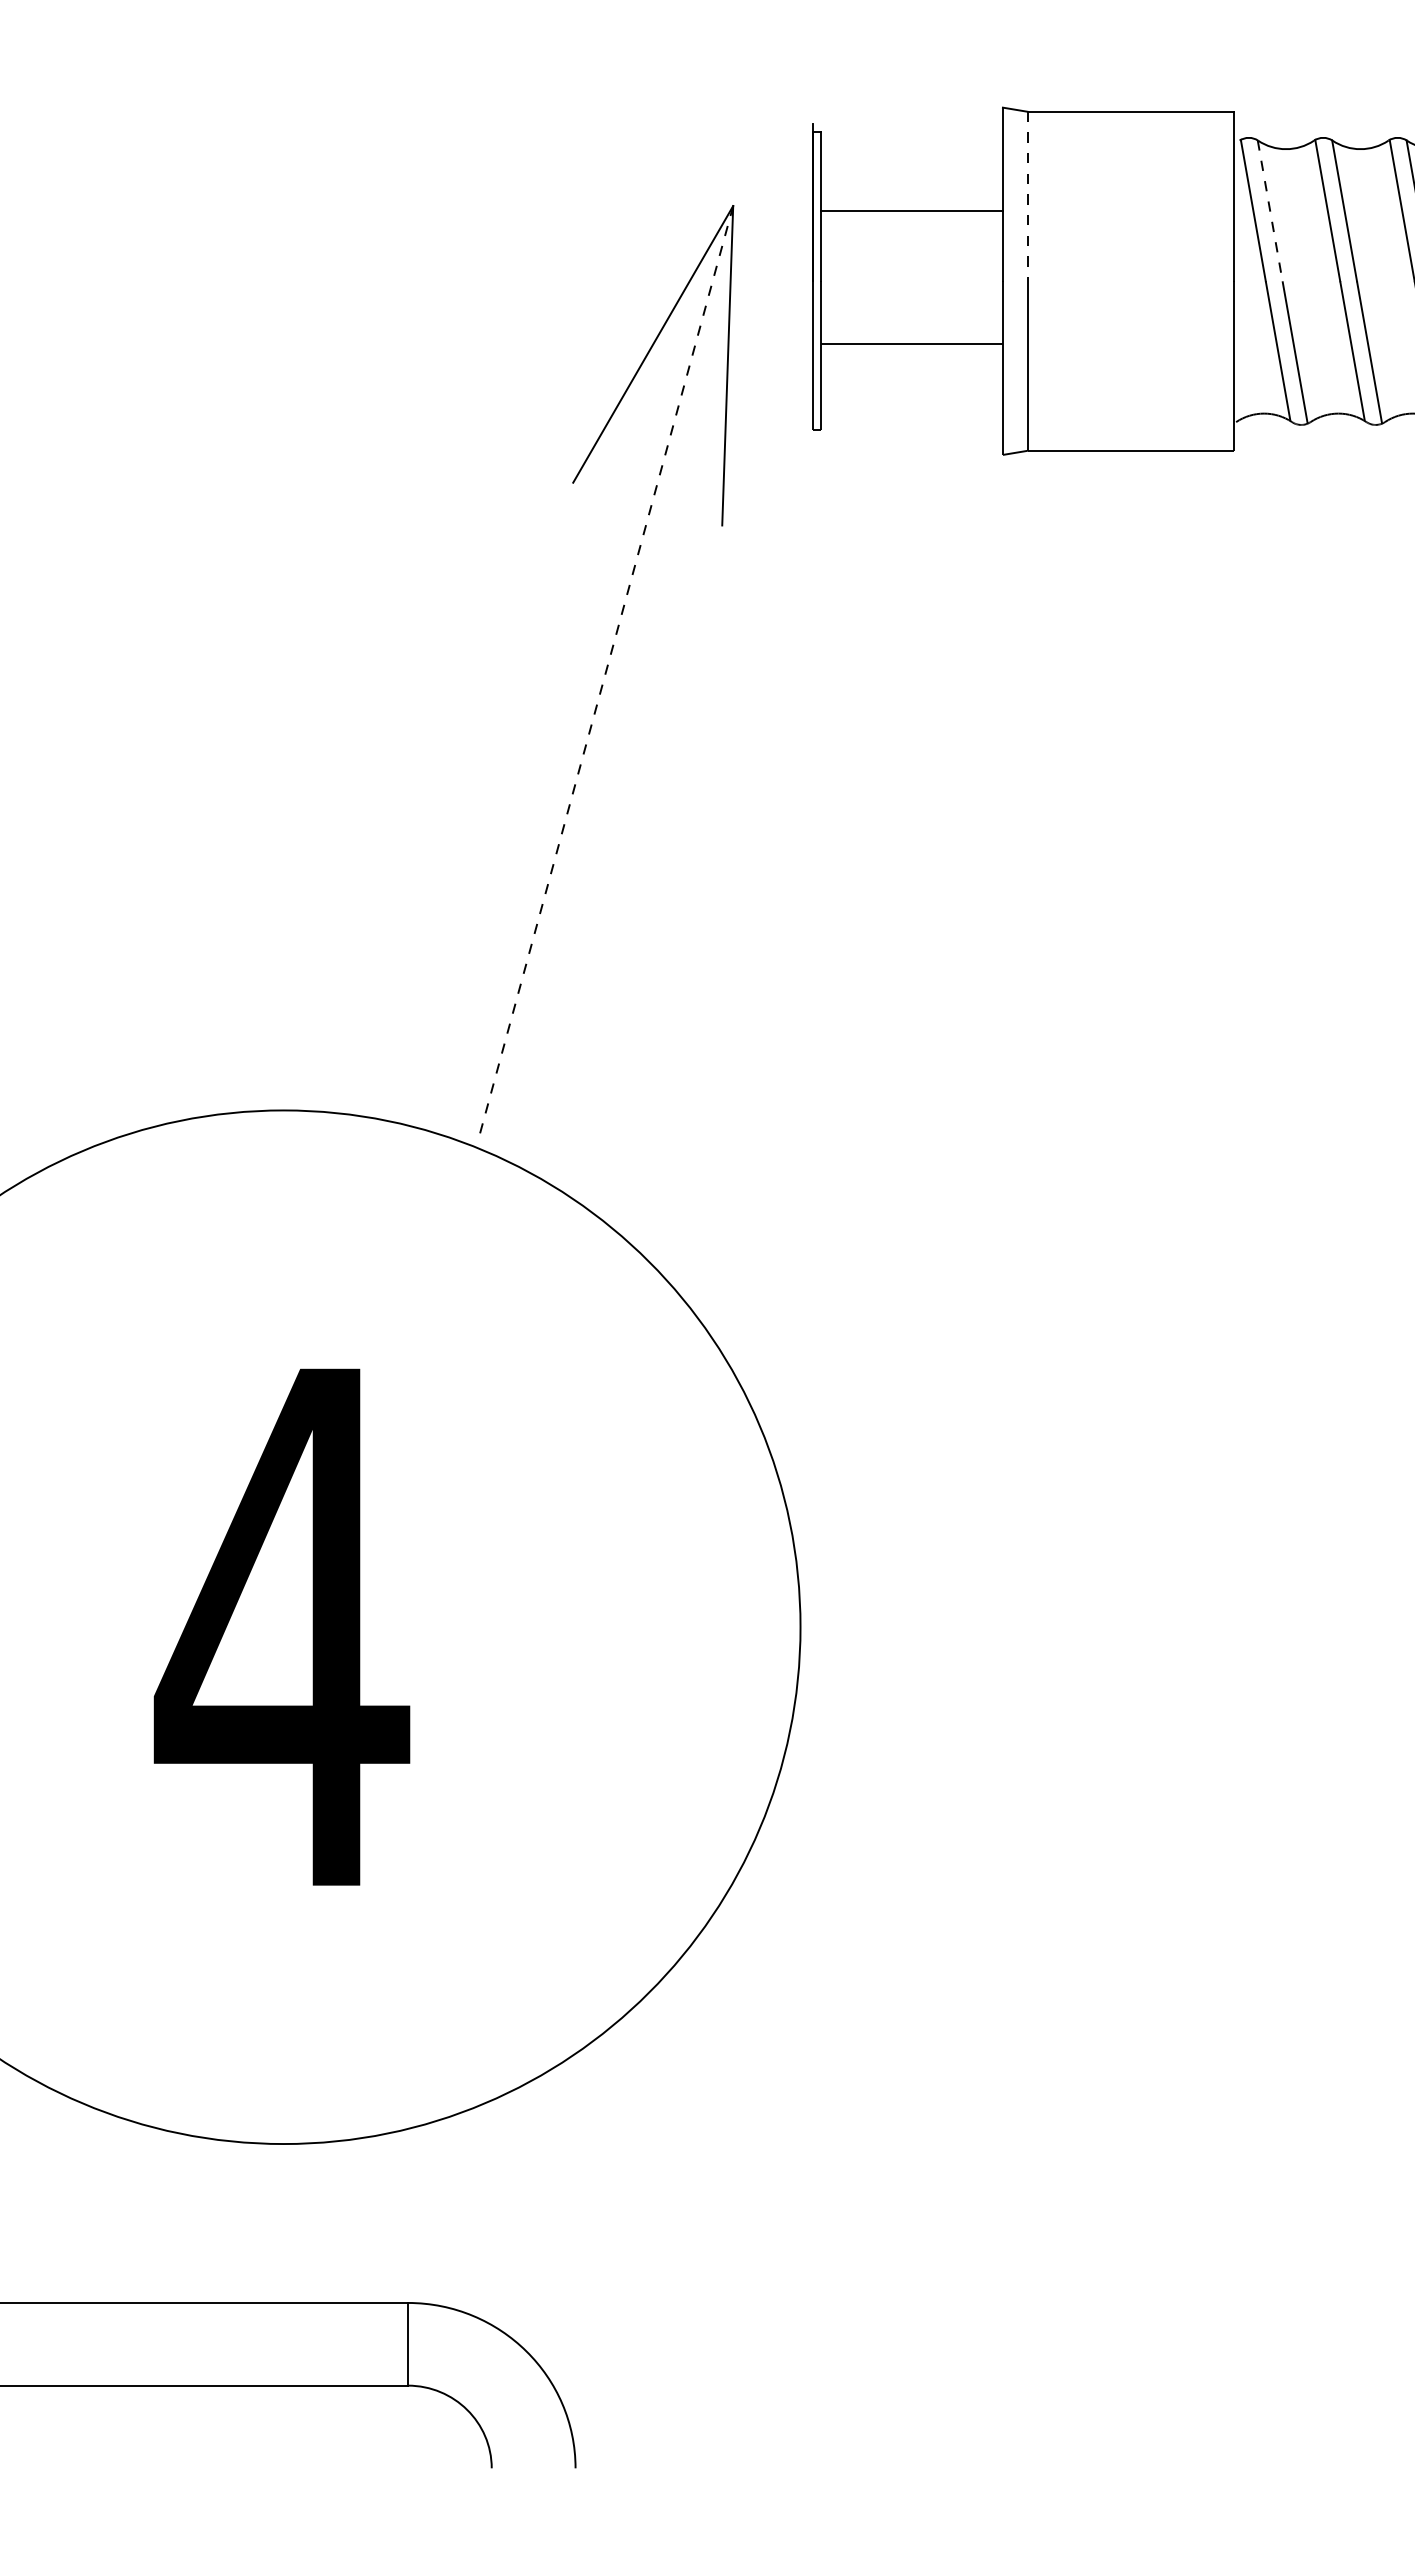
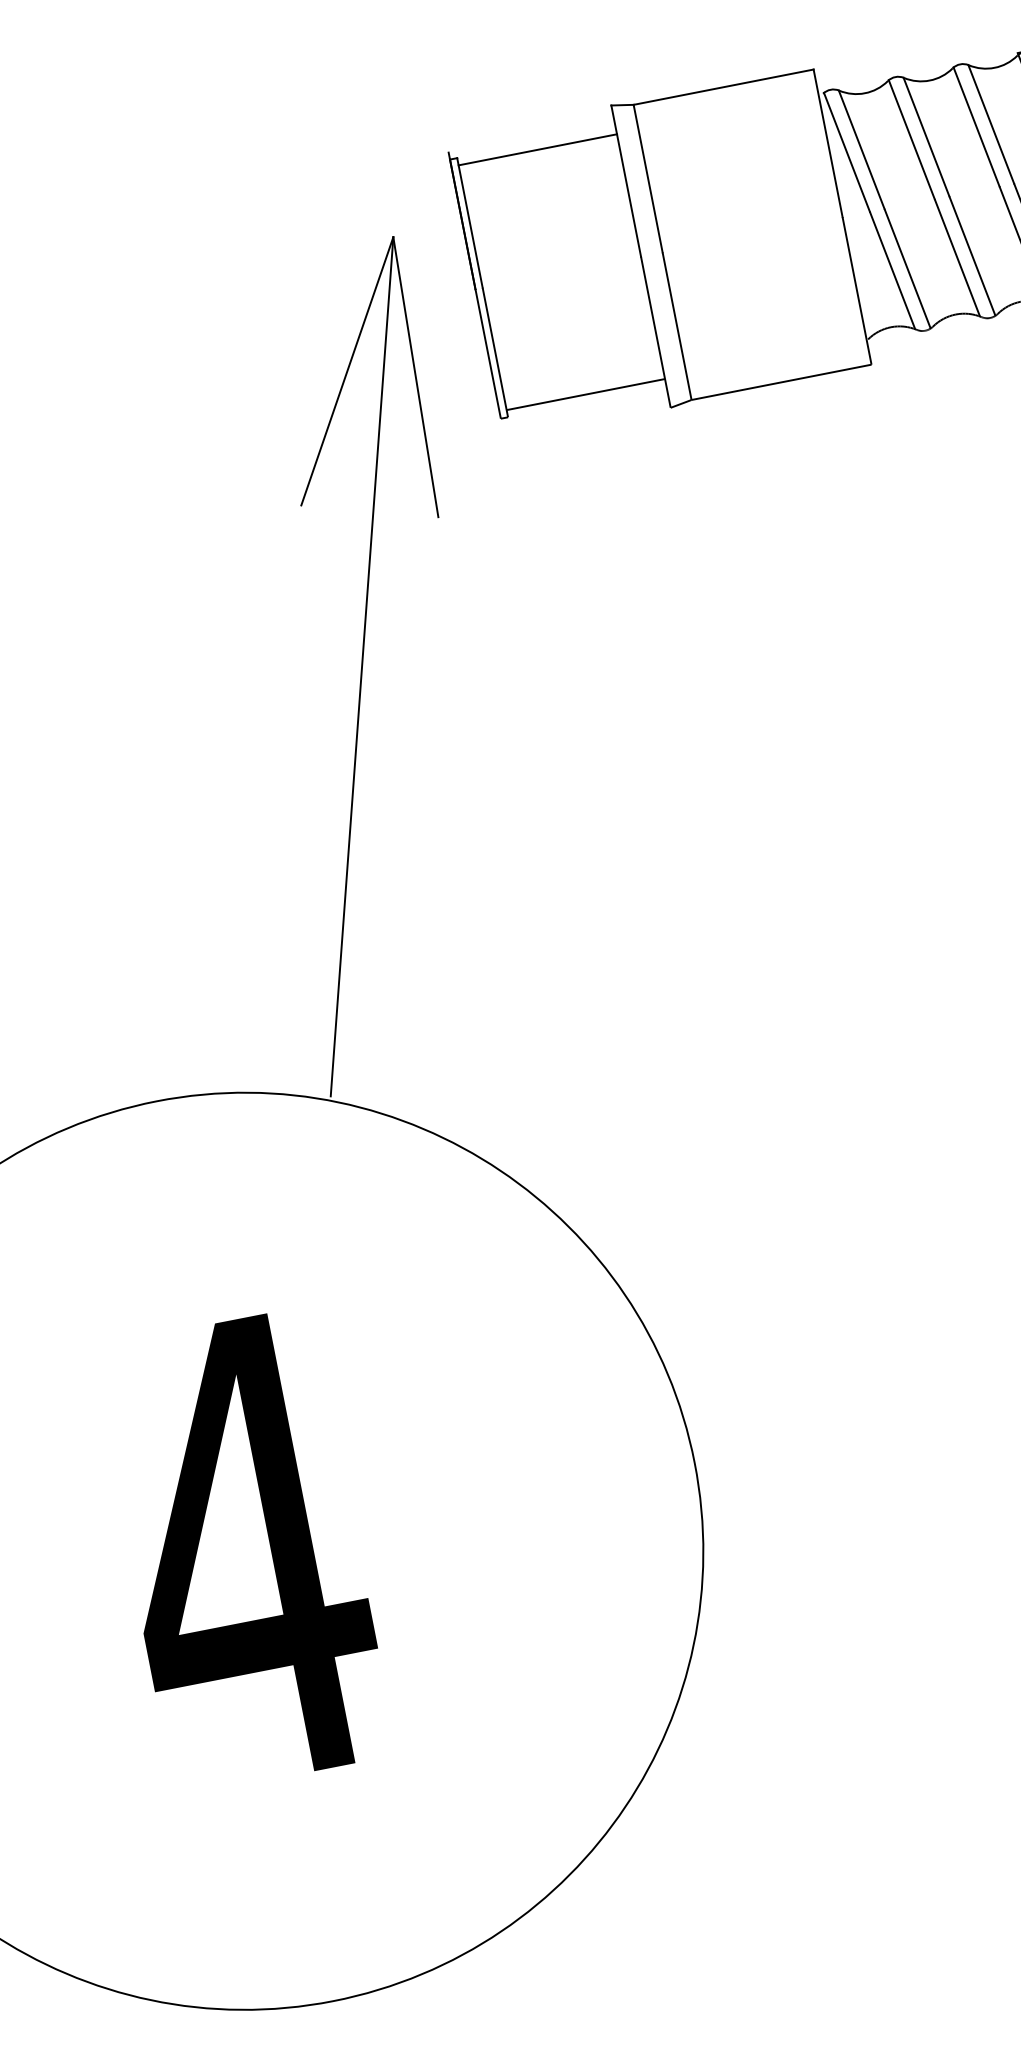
line: (1027, 196) -> (647, 178), dashed -> solid
line: (911, 210) -> (537, 149), moved
line: (1270, 210) -> (861, 149), dashed -> solid
line: (911, 343) -> (585, 394), moved
line: (605, 674) -> (362, 666), dashed -> solid

